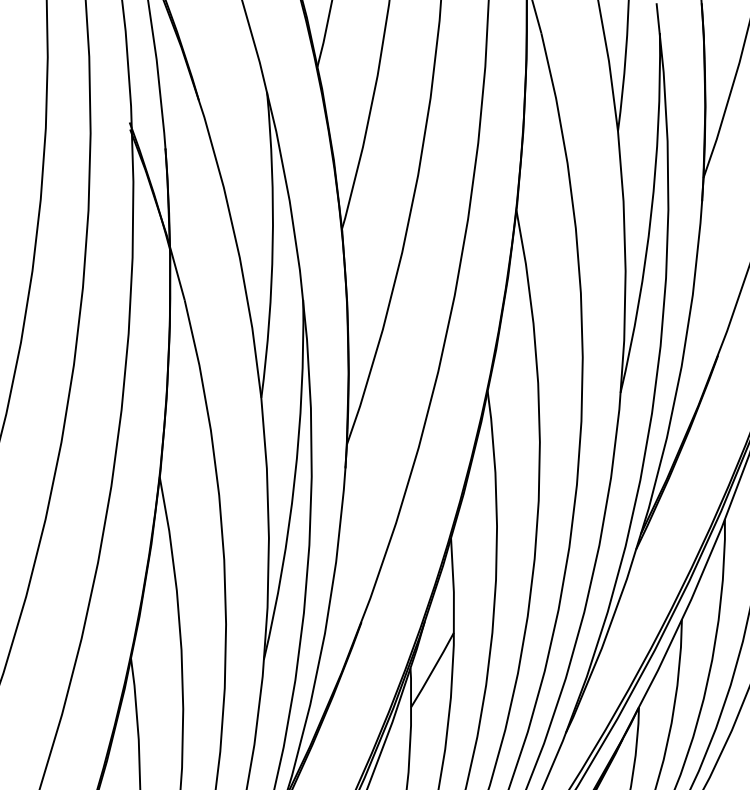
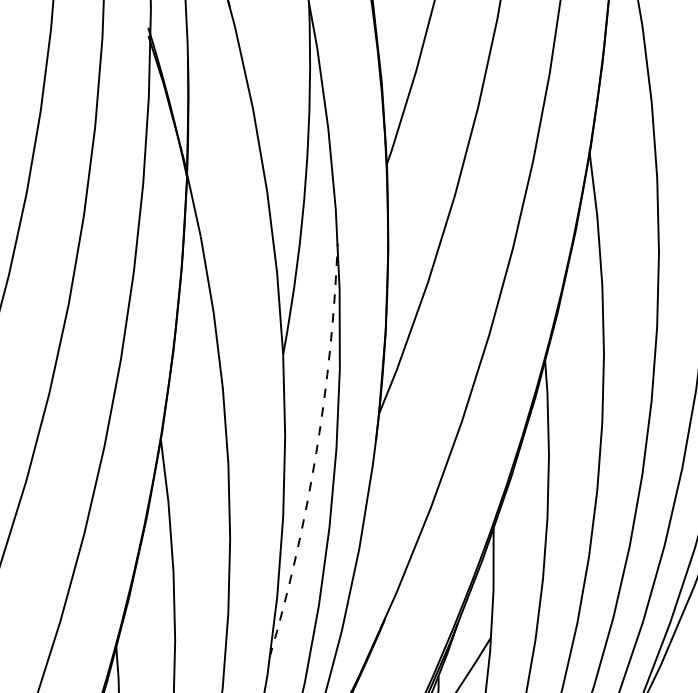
arc: (294, 481) -> (316, 452), solid -> dashed

